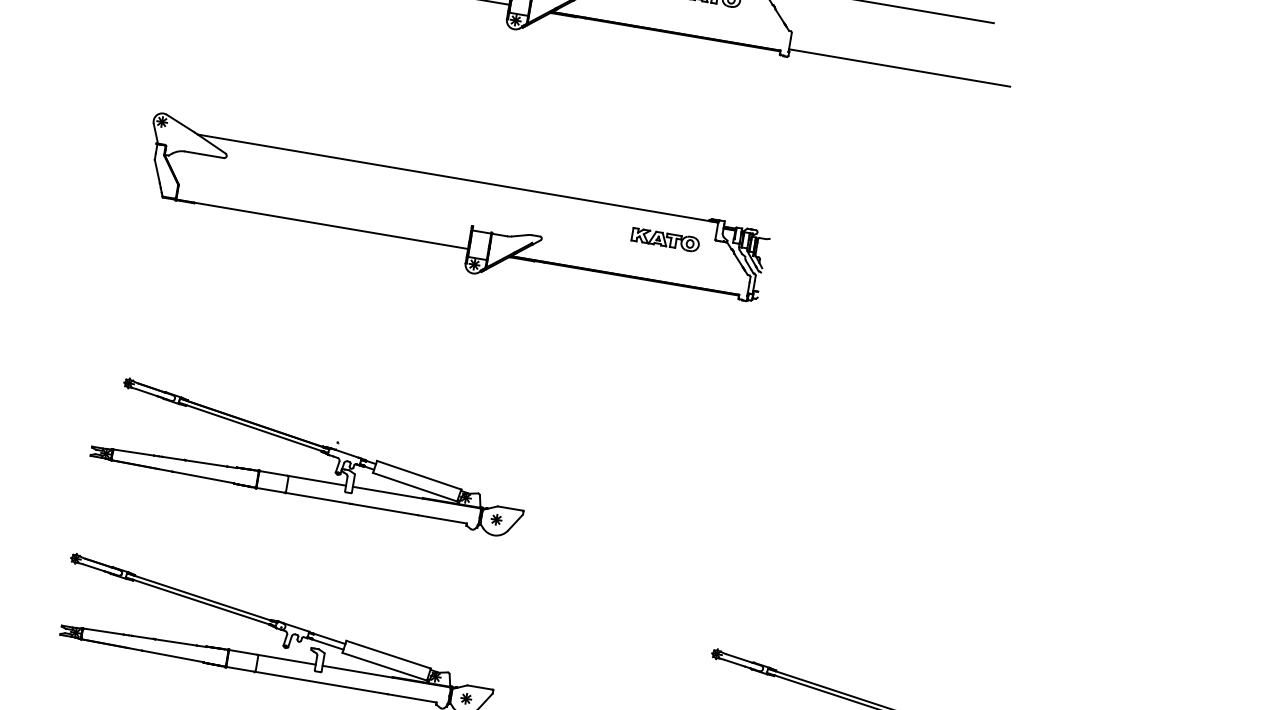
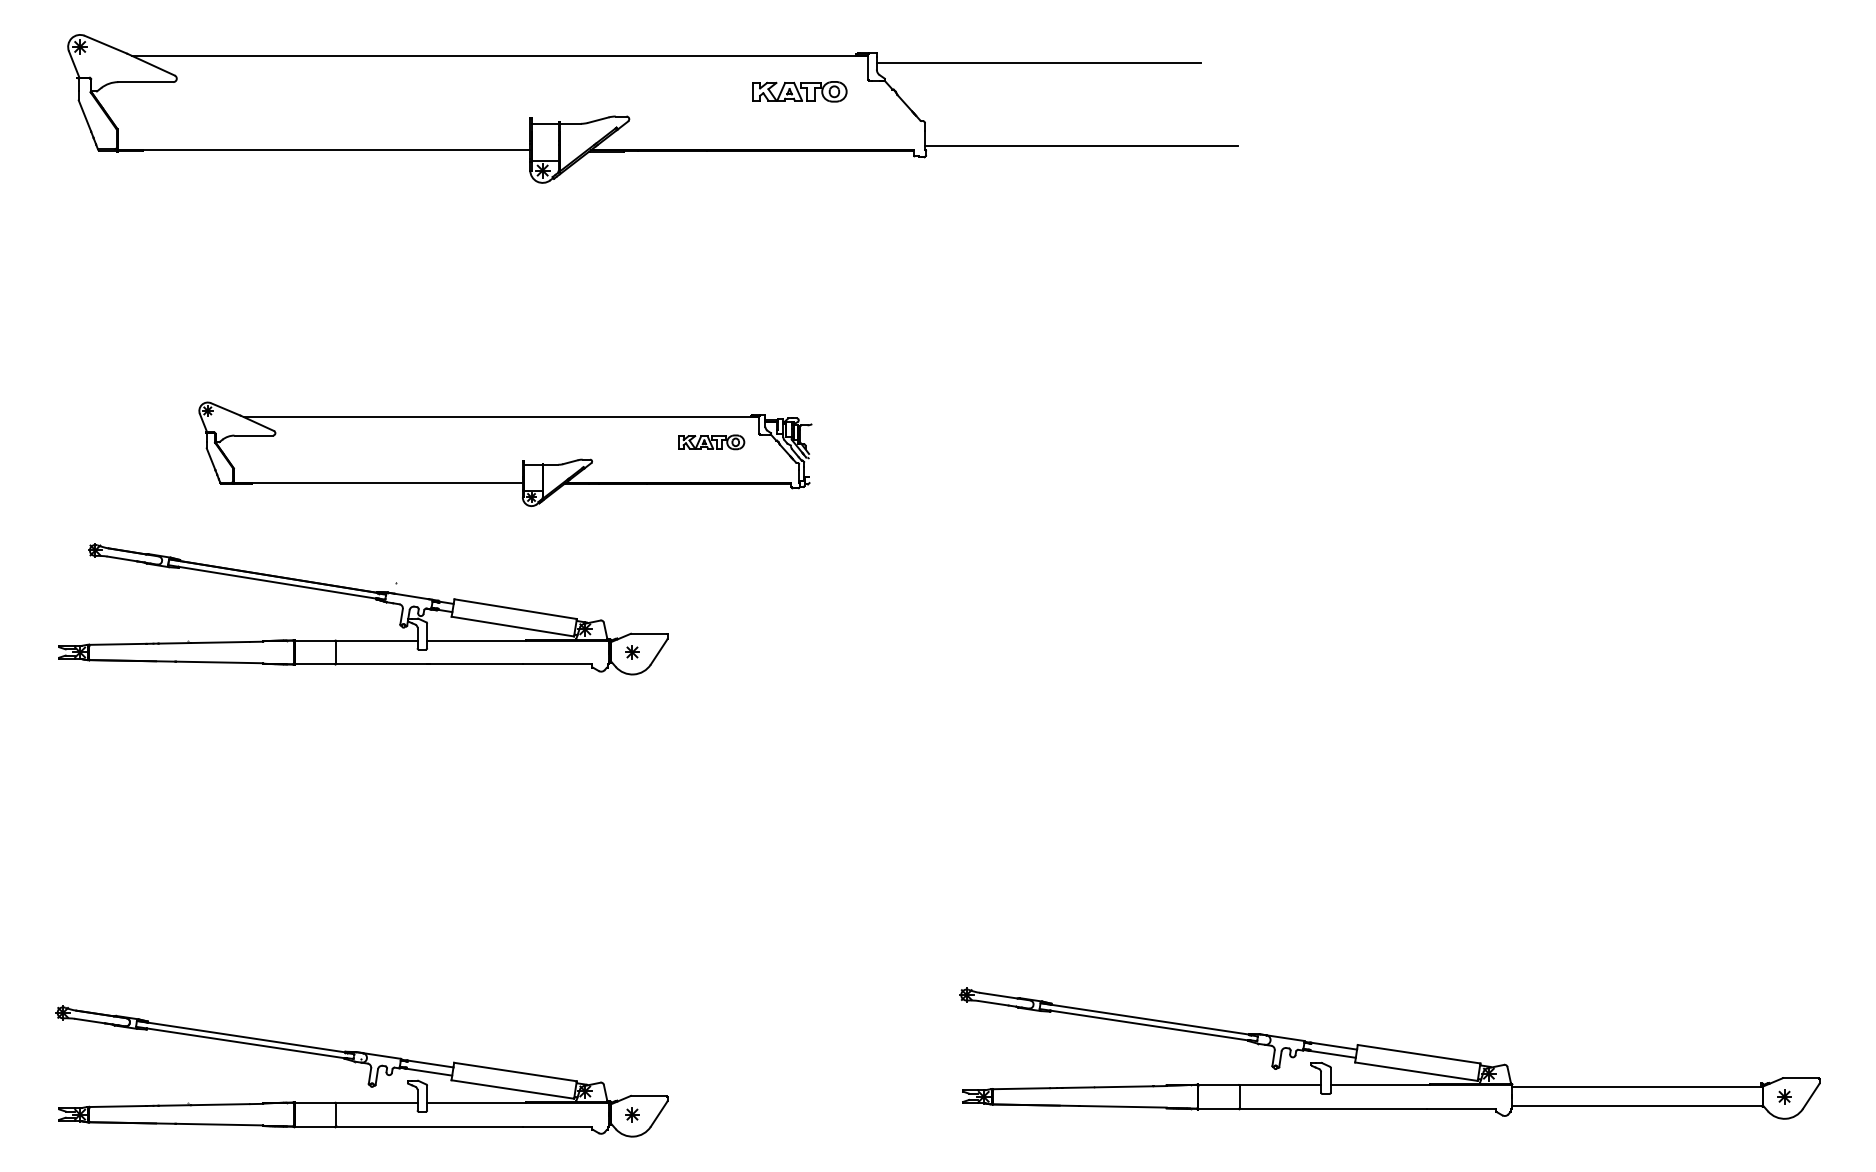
part: (455, 216) -> (505, 454), size x0.7
part: (315, 449) -> (367, 598), moved

